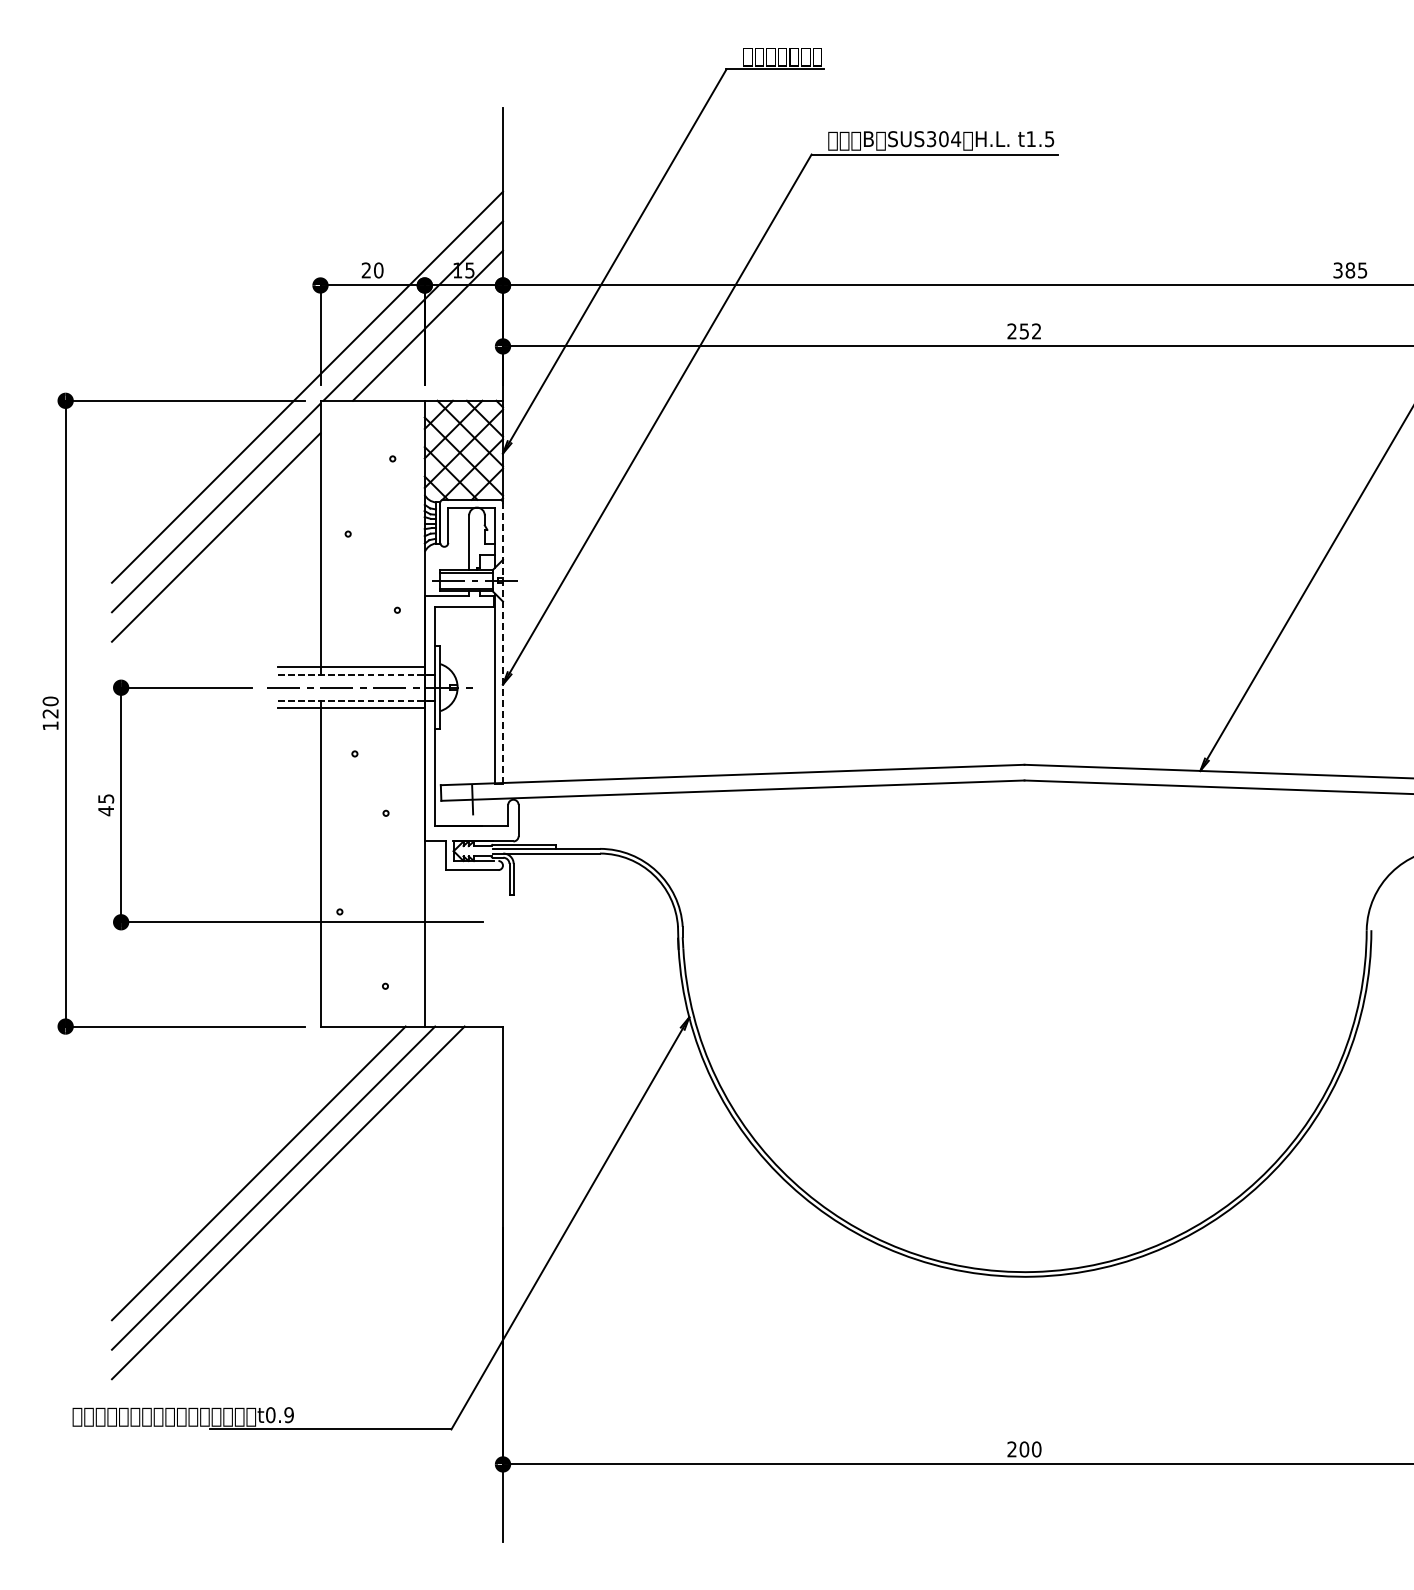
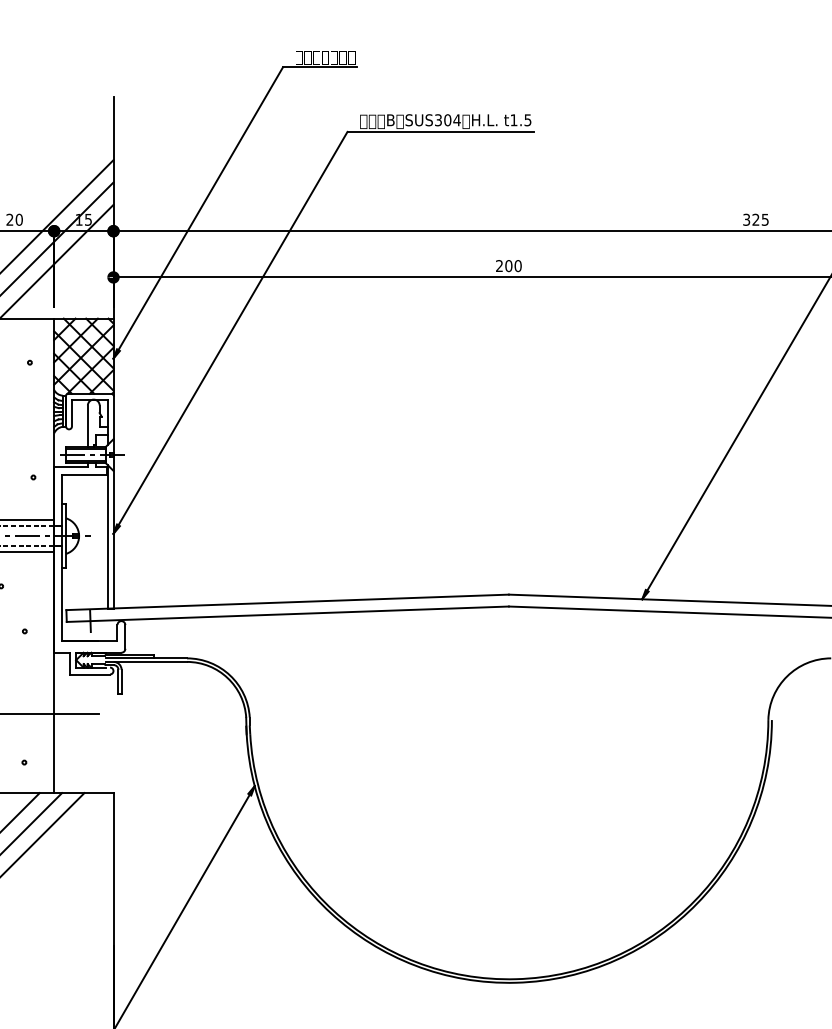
text: (1350, 270) -> (756, 219), 385 -> 325
text: (1030, 331) -> (513, 266), 252 -> 200
line: (503, 643) -> (113, 502), dashed -> solid

